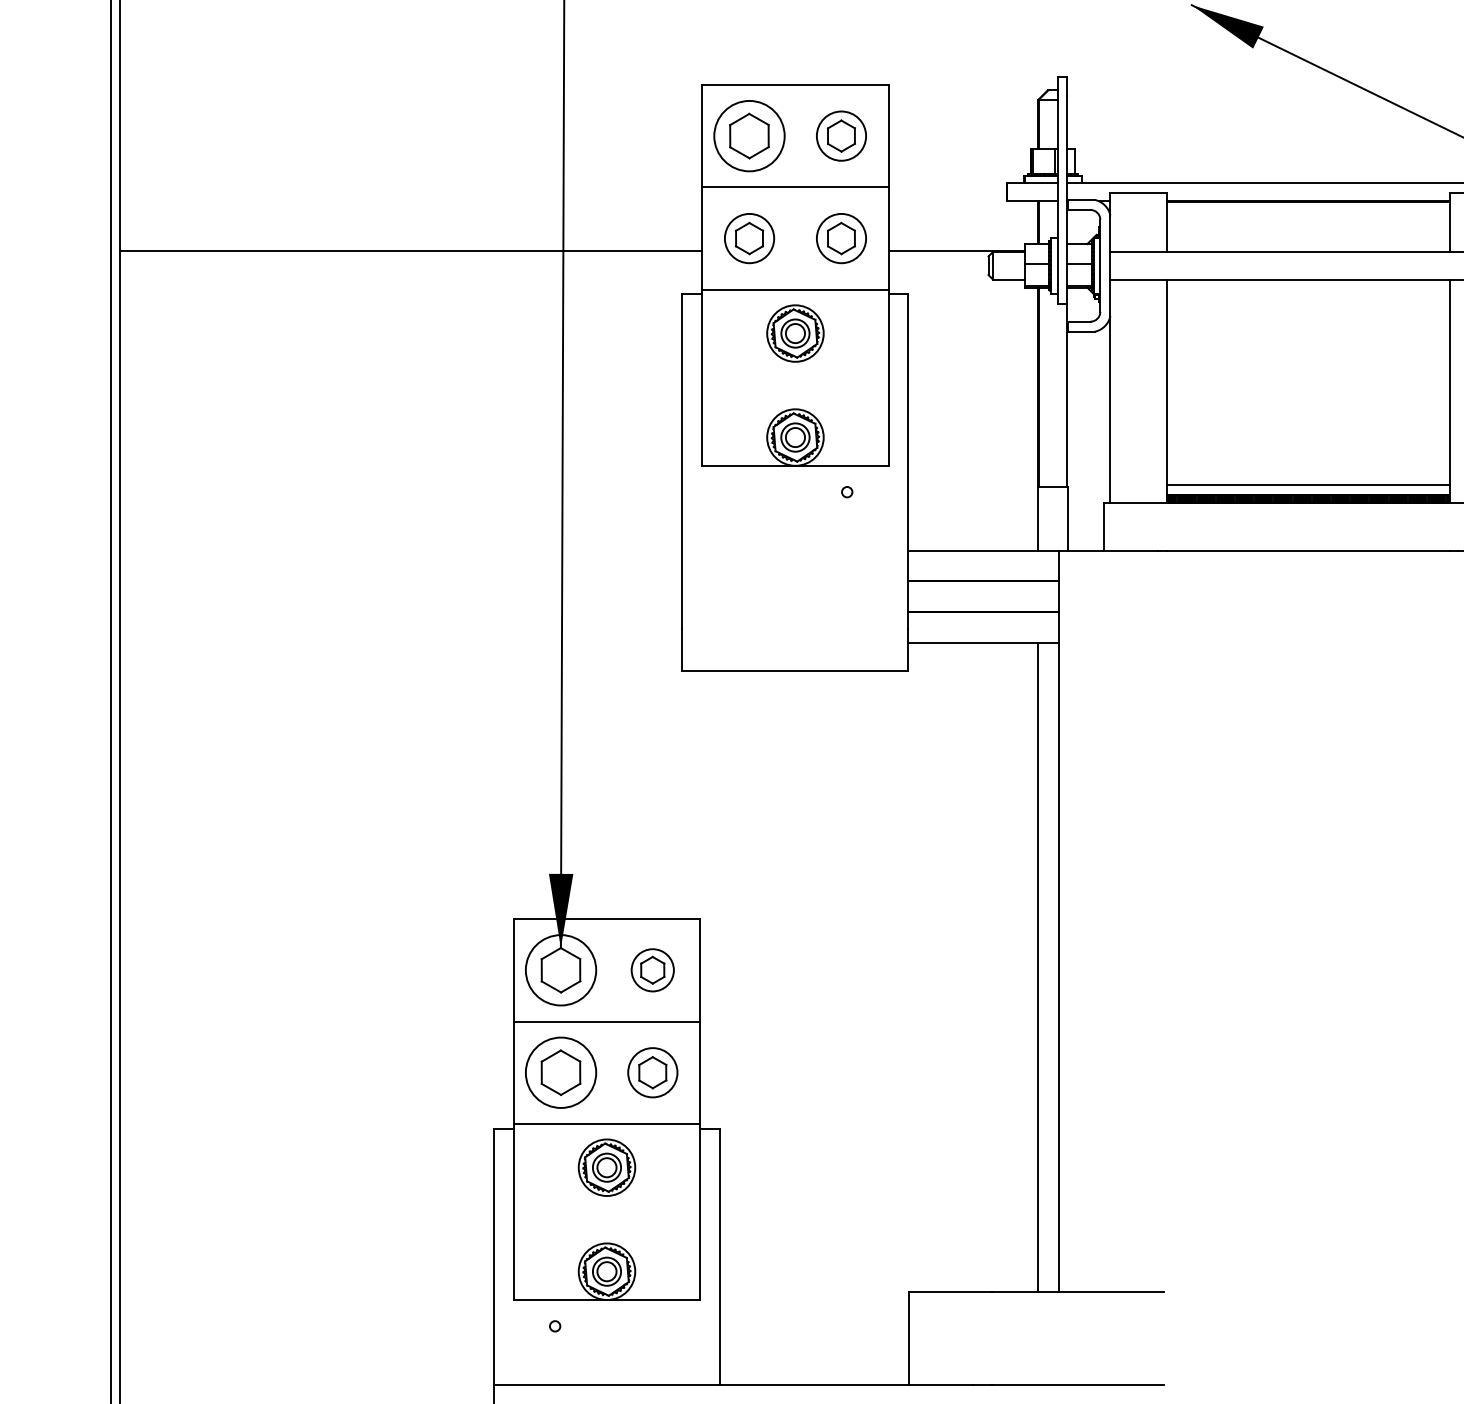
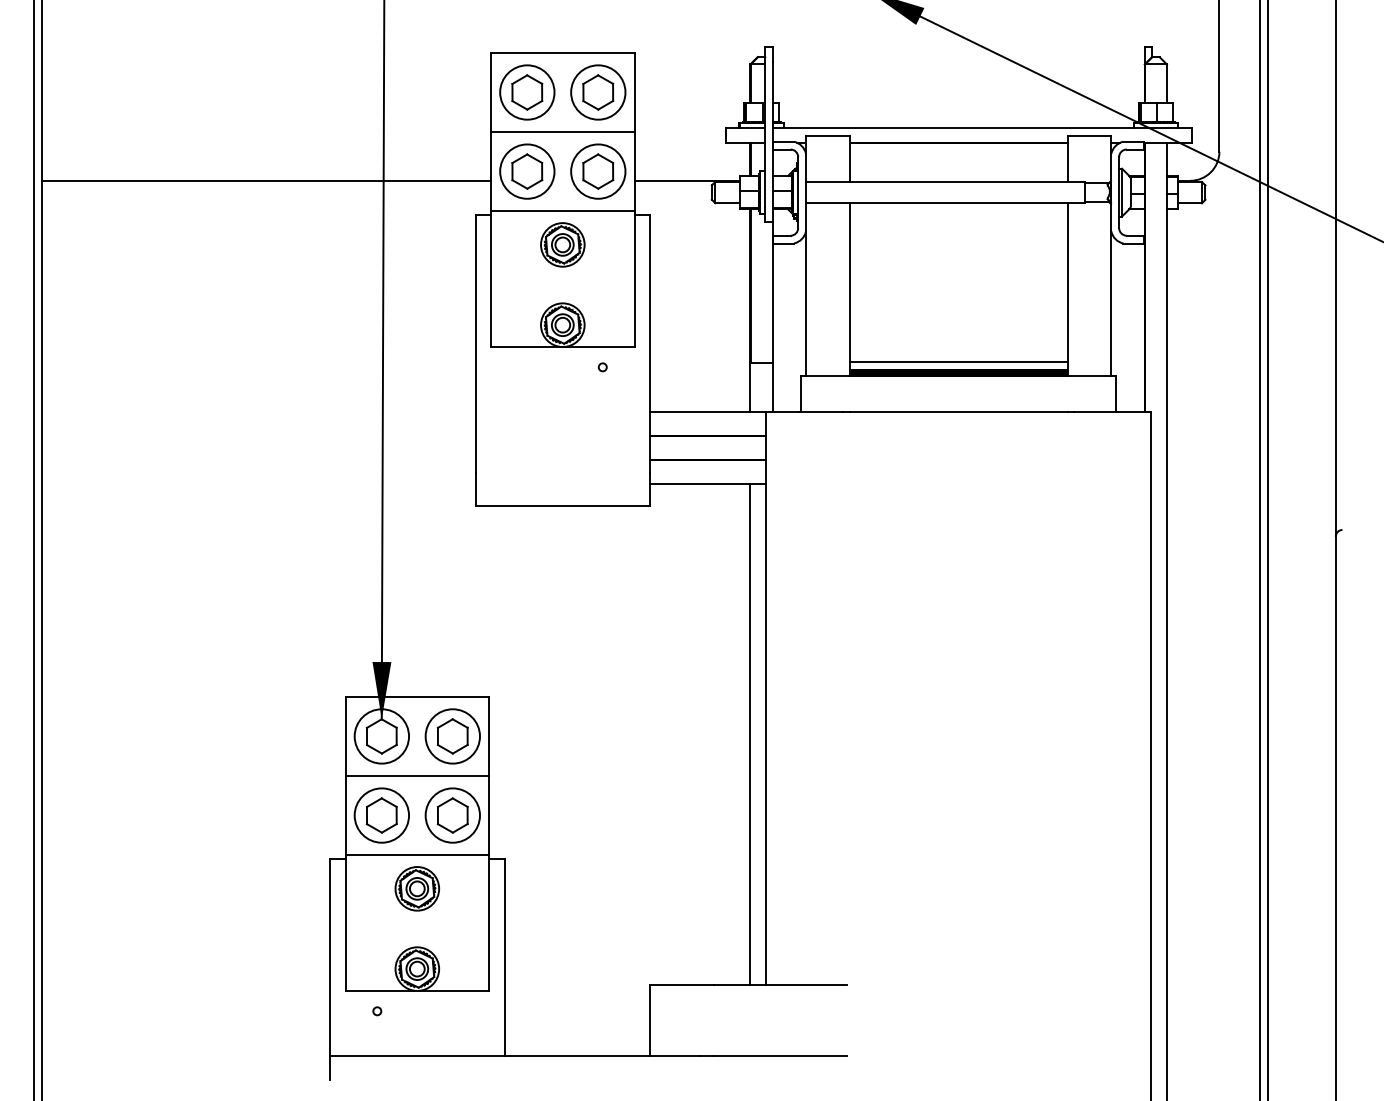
part: (841, 136) -> (598, 92), size x1.43
part: (749, 238) -> (527, 171), size x1.43
part: (841, 238) -> (598, 171), size x1.43
part: (652, 970) -> (452, 736), size x1.67
part: (652, 1072) -> (452, 815), size x1.43

